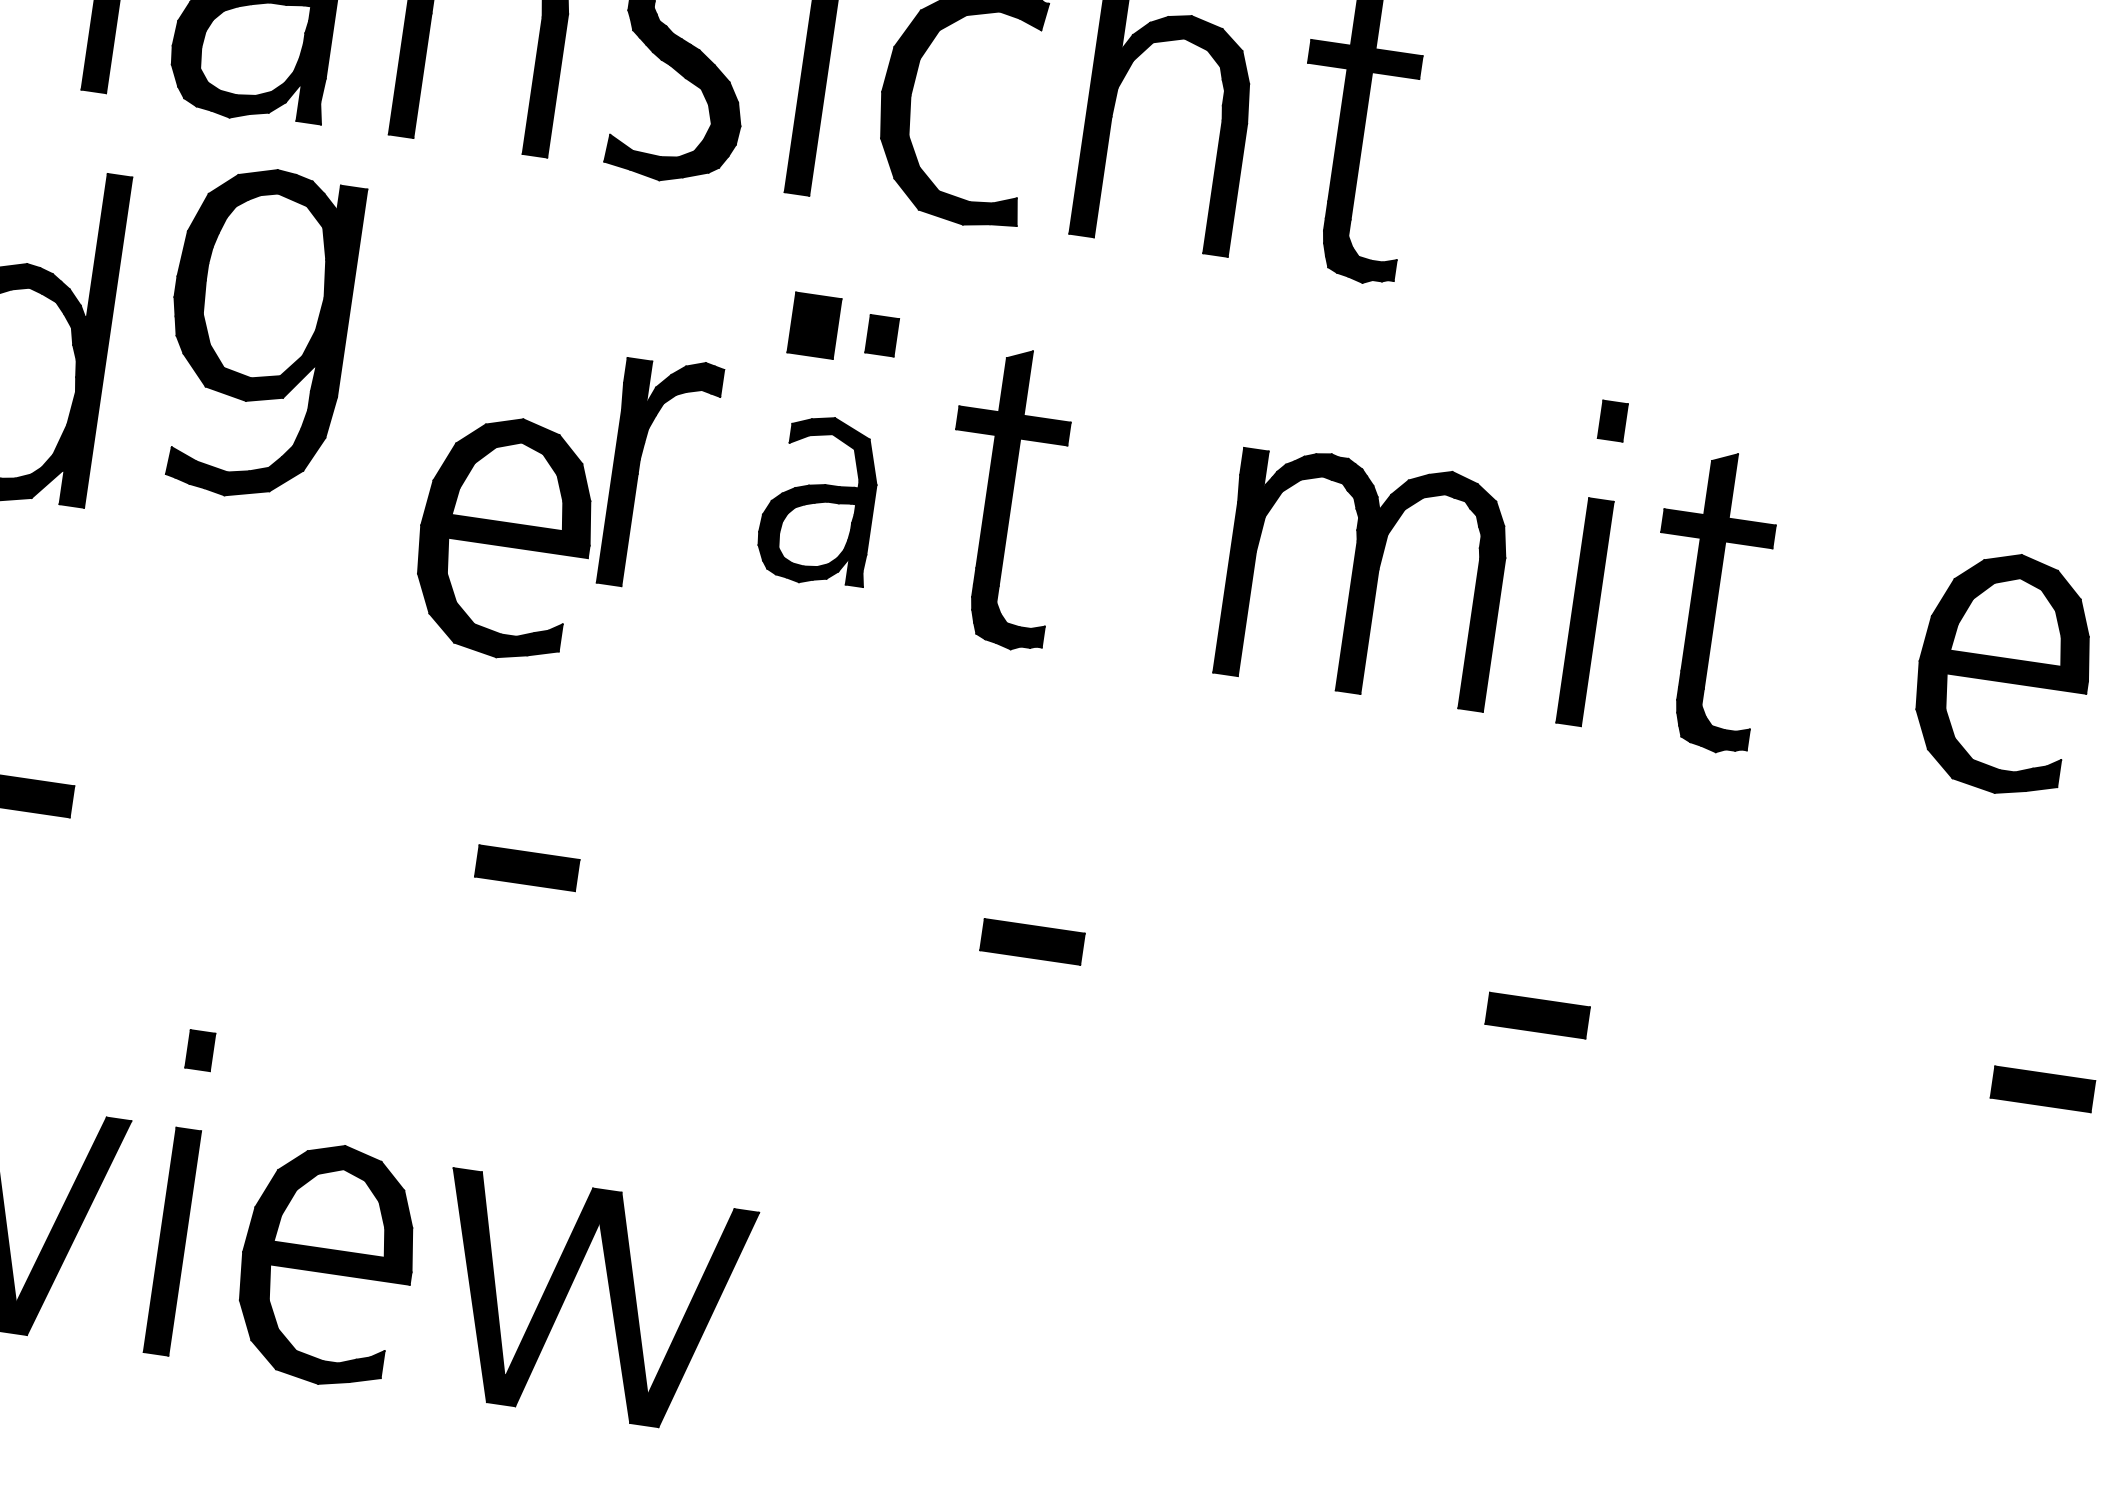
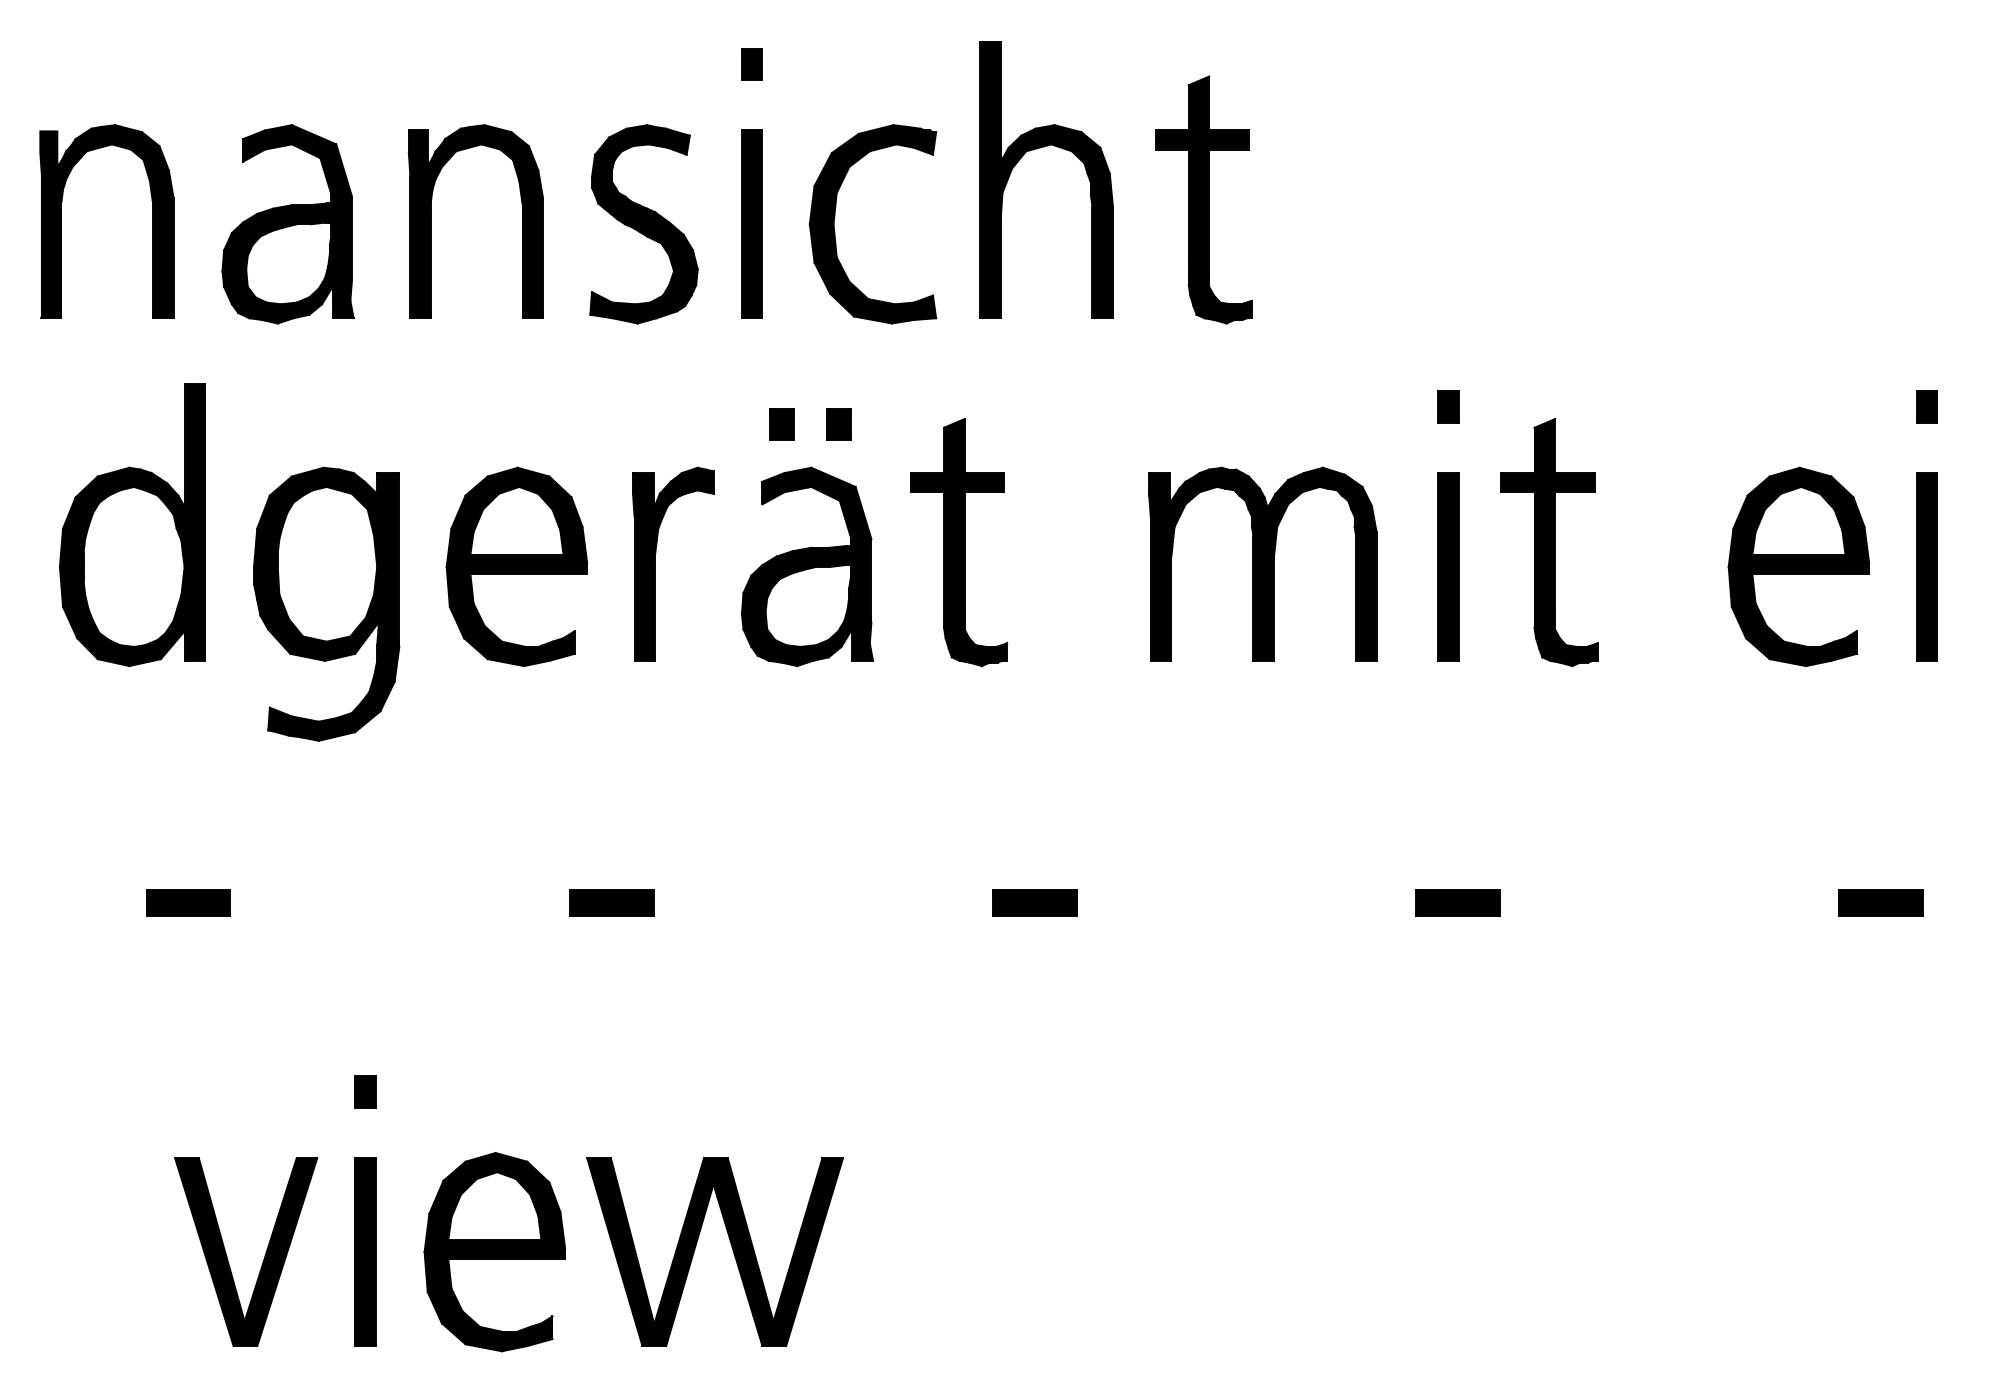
part: (813, 325) -> (781, 424), size x0.62
part: (257, 332) -> (326, 603), moved
part: (819, 500) -> (807, 566), size x1.43
part: (504, 536) -> (516, 566), moved

